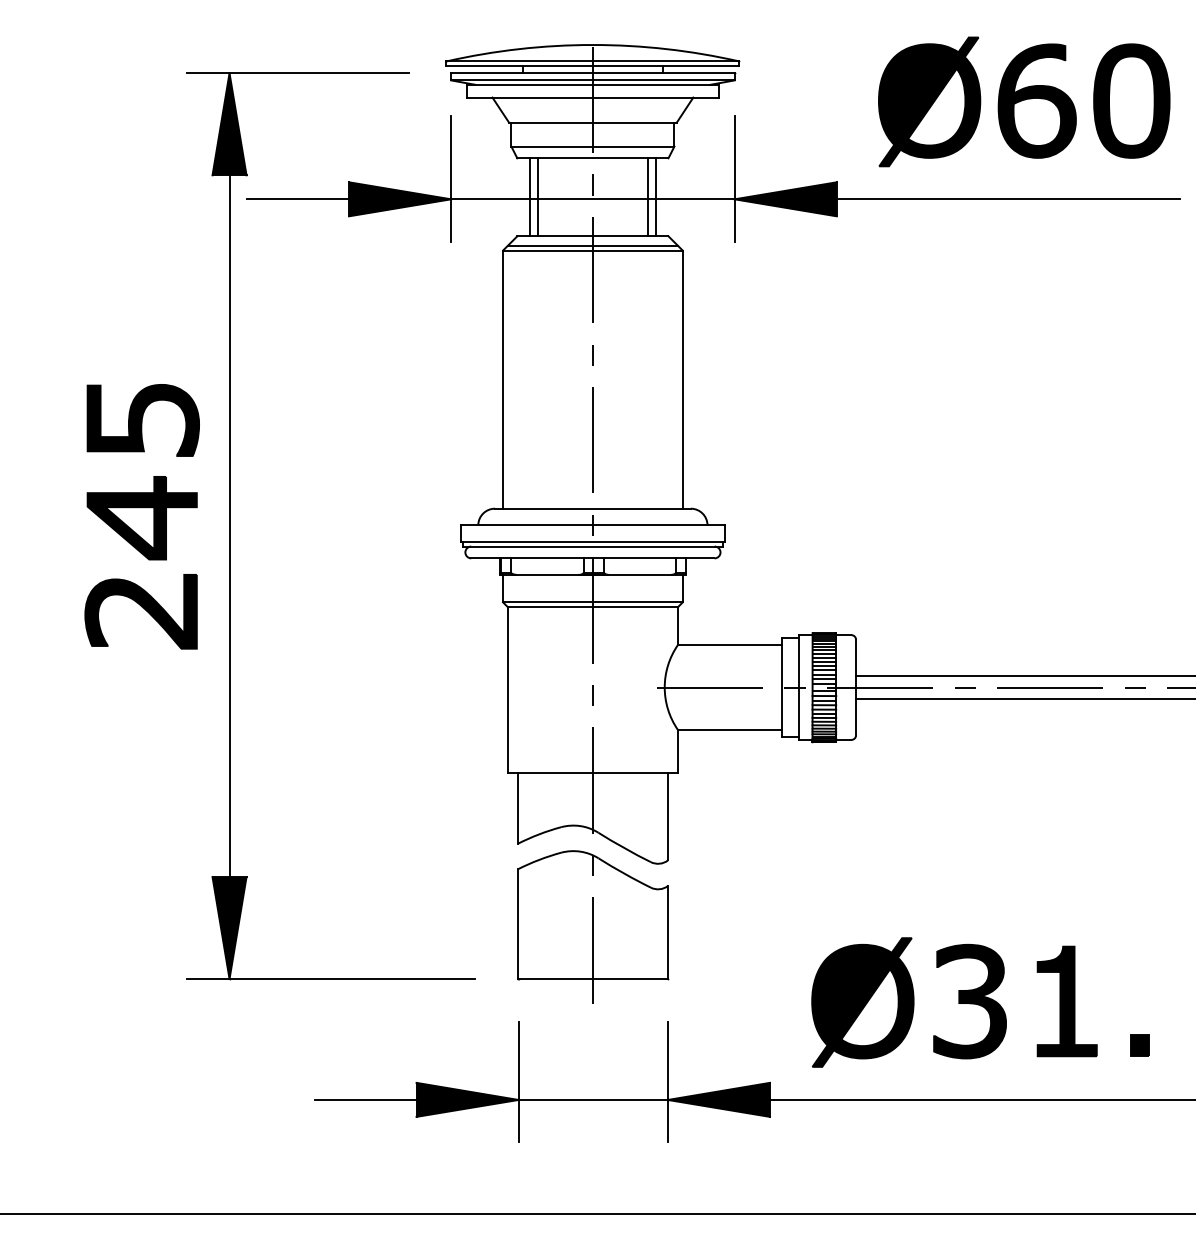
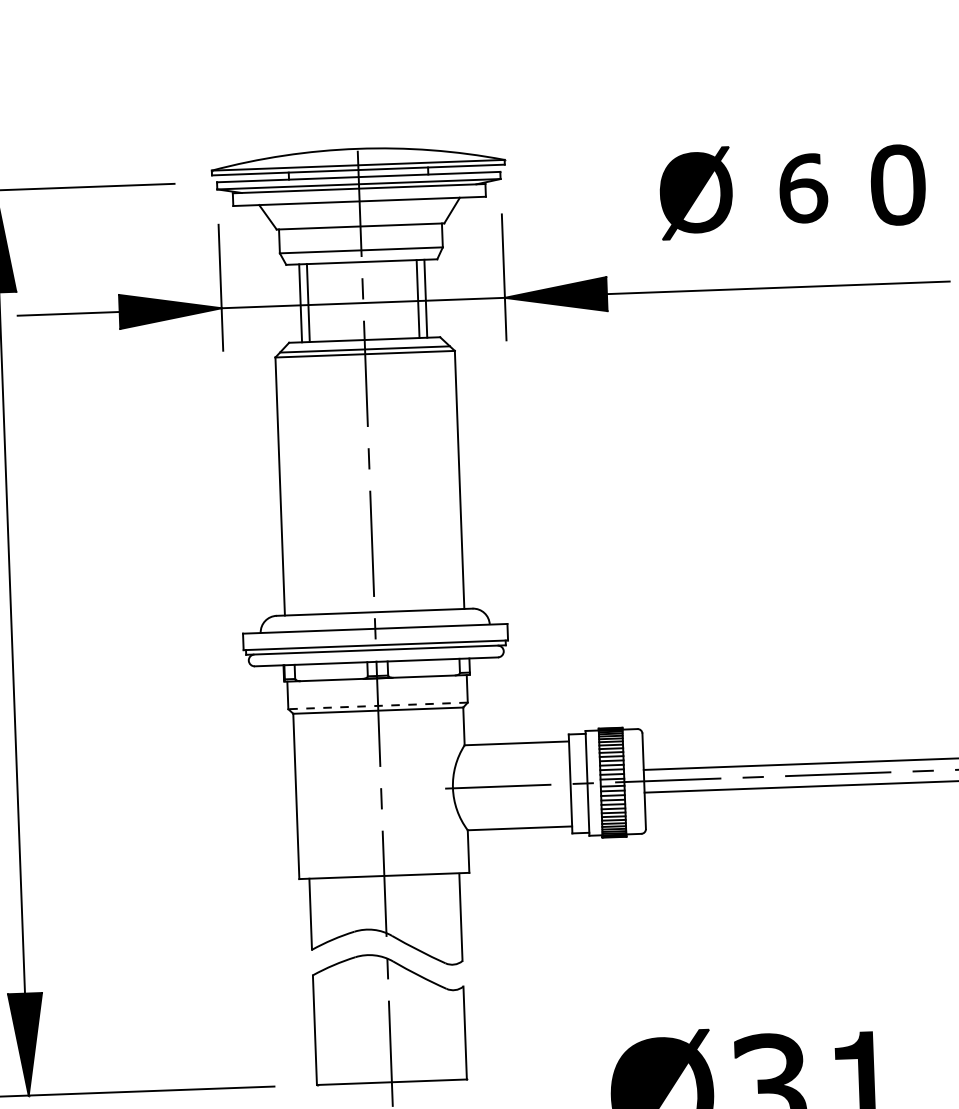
part: (1036, 100) -> (802, 188), size x0.6
part: (1131, 100) -> (897, 184), size x0.7
part: (929, 101) -> (696, 192), size x0.7
line: (592, 602) -> (377, 705), solid -> dashed

